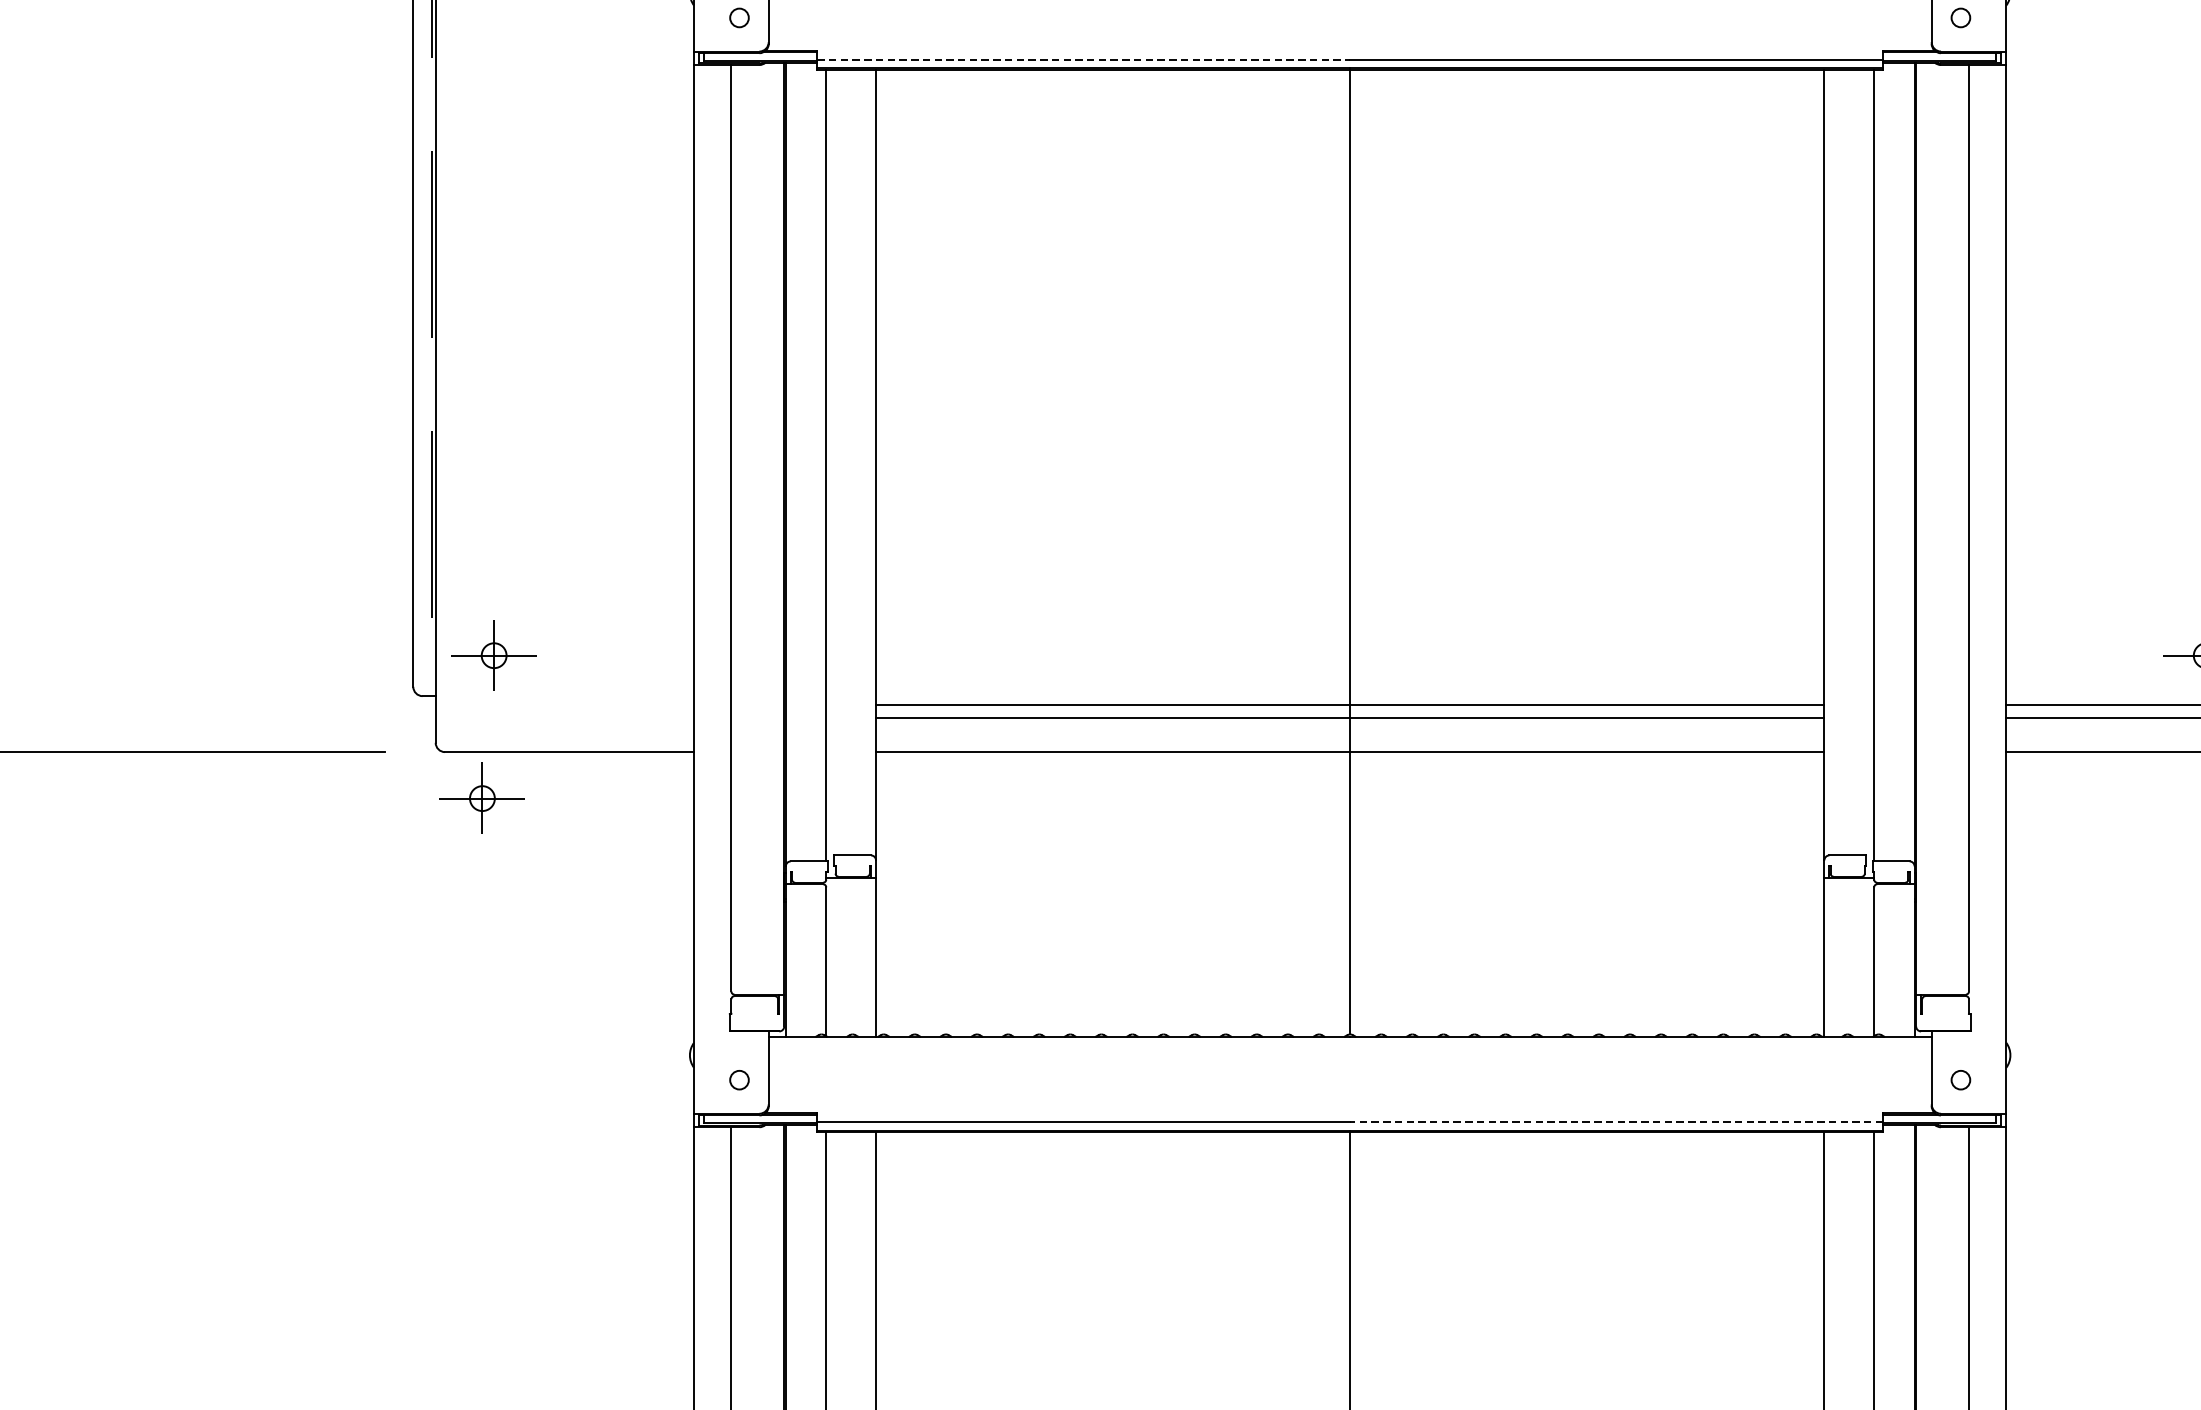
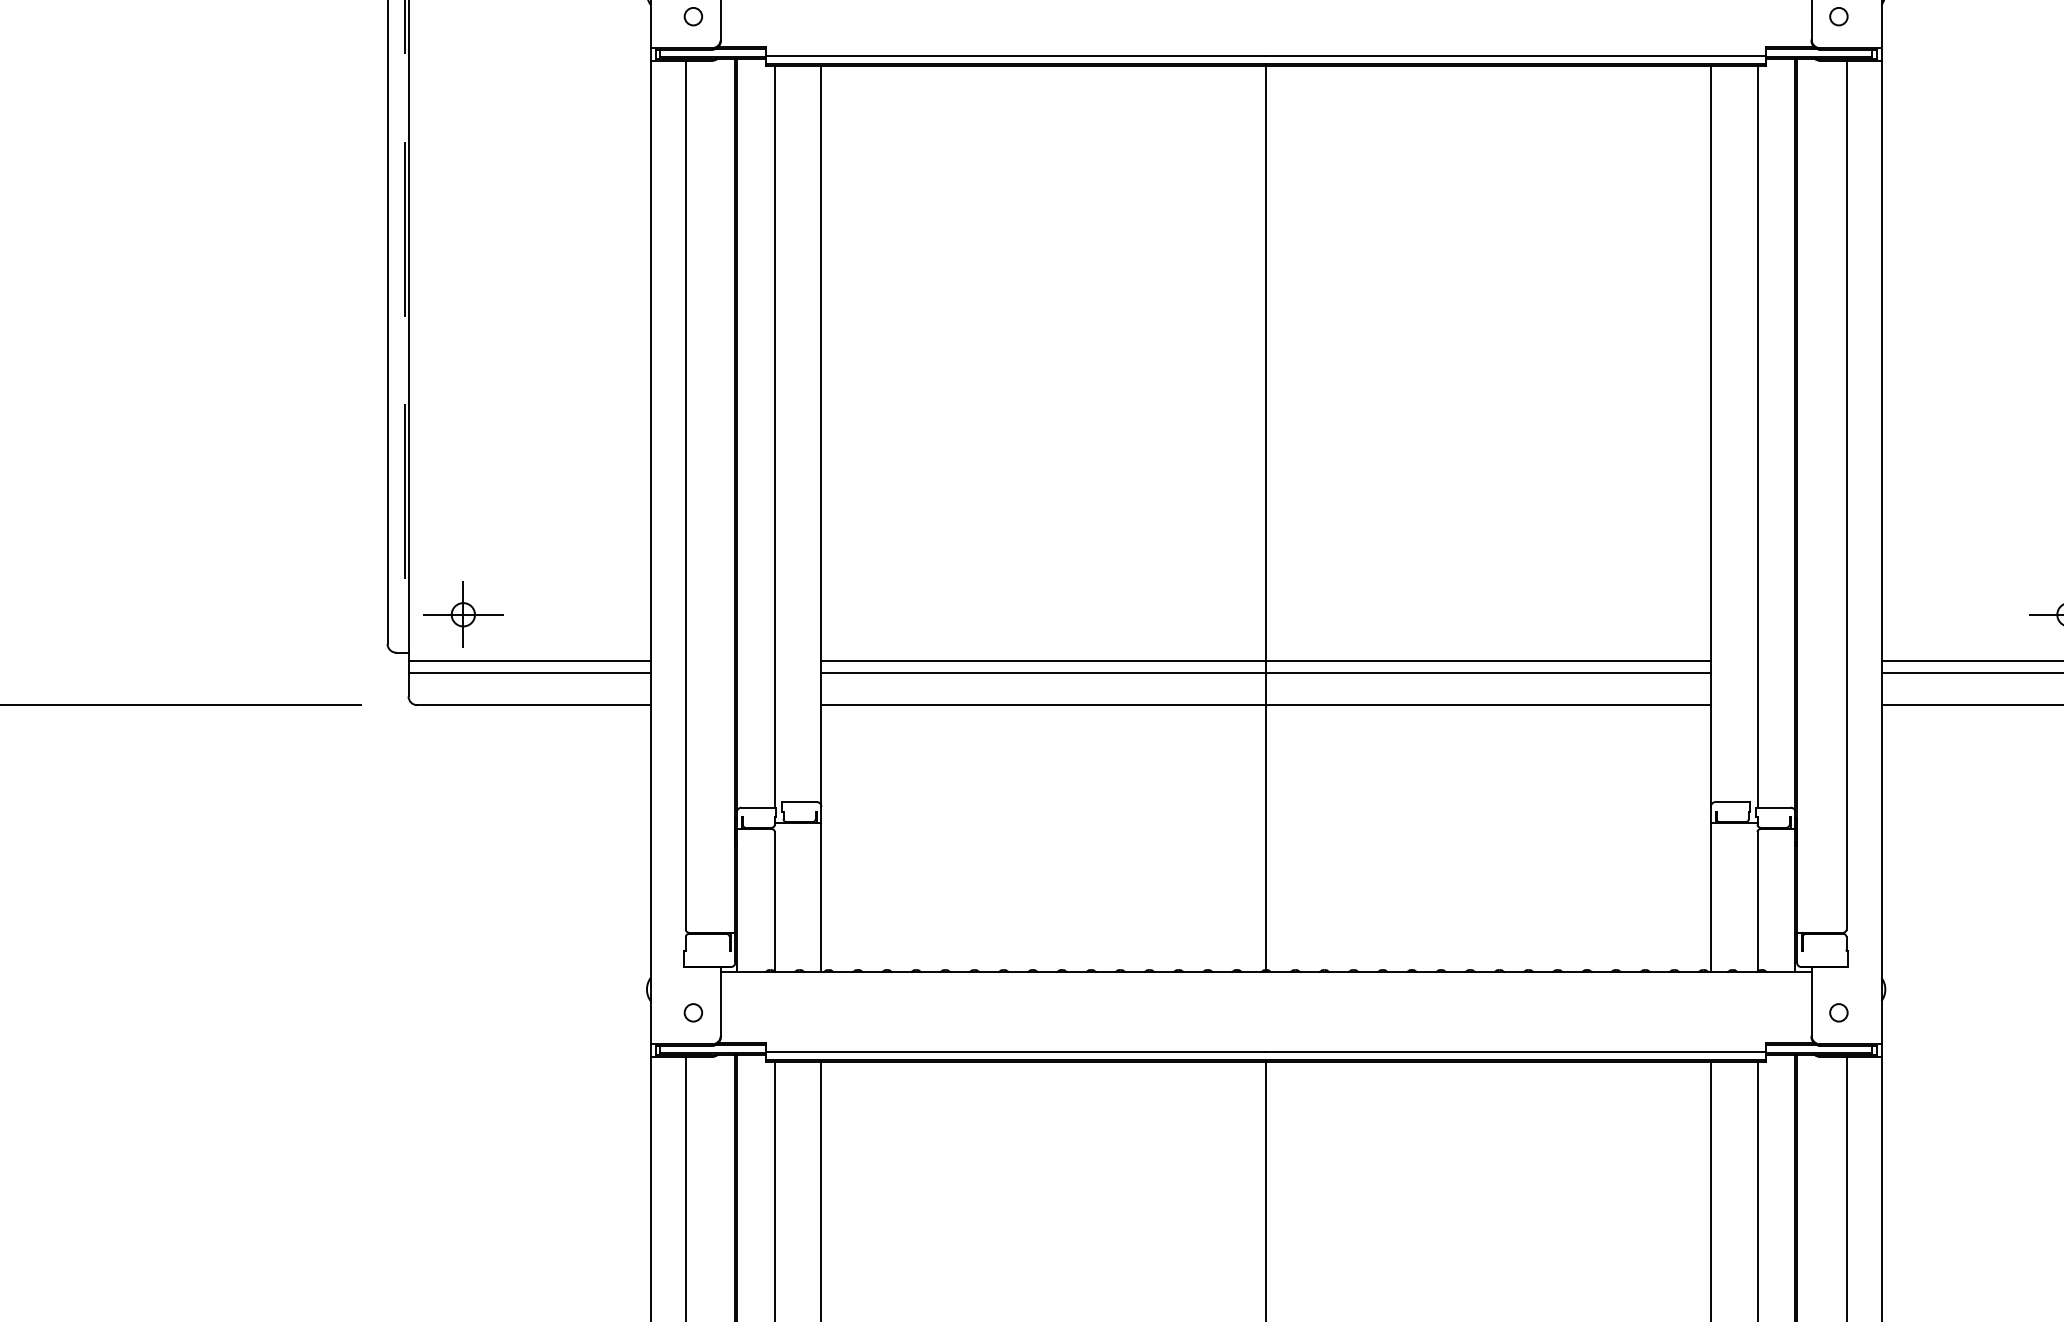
line: (1083, 59) -> (1016, 55), dashed -> solid
line: (564, 705) -> (529, 661), added
line: (564, 718) -> (529, 673), added
part: (482, 798) -> (452, 748), removed
line: (1617, 1121) -> (1516, 1051), dashed -> solid

